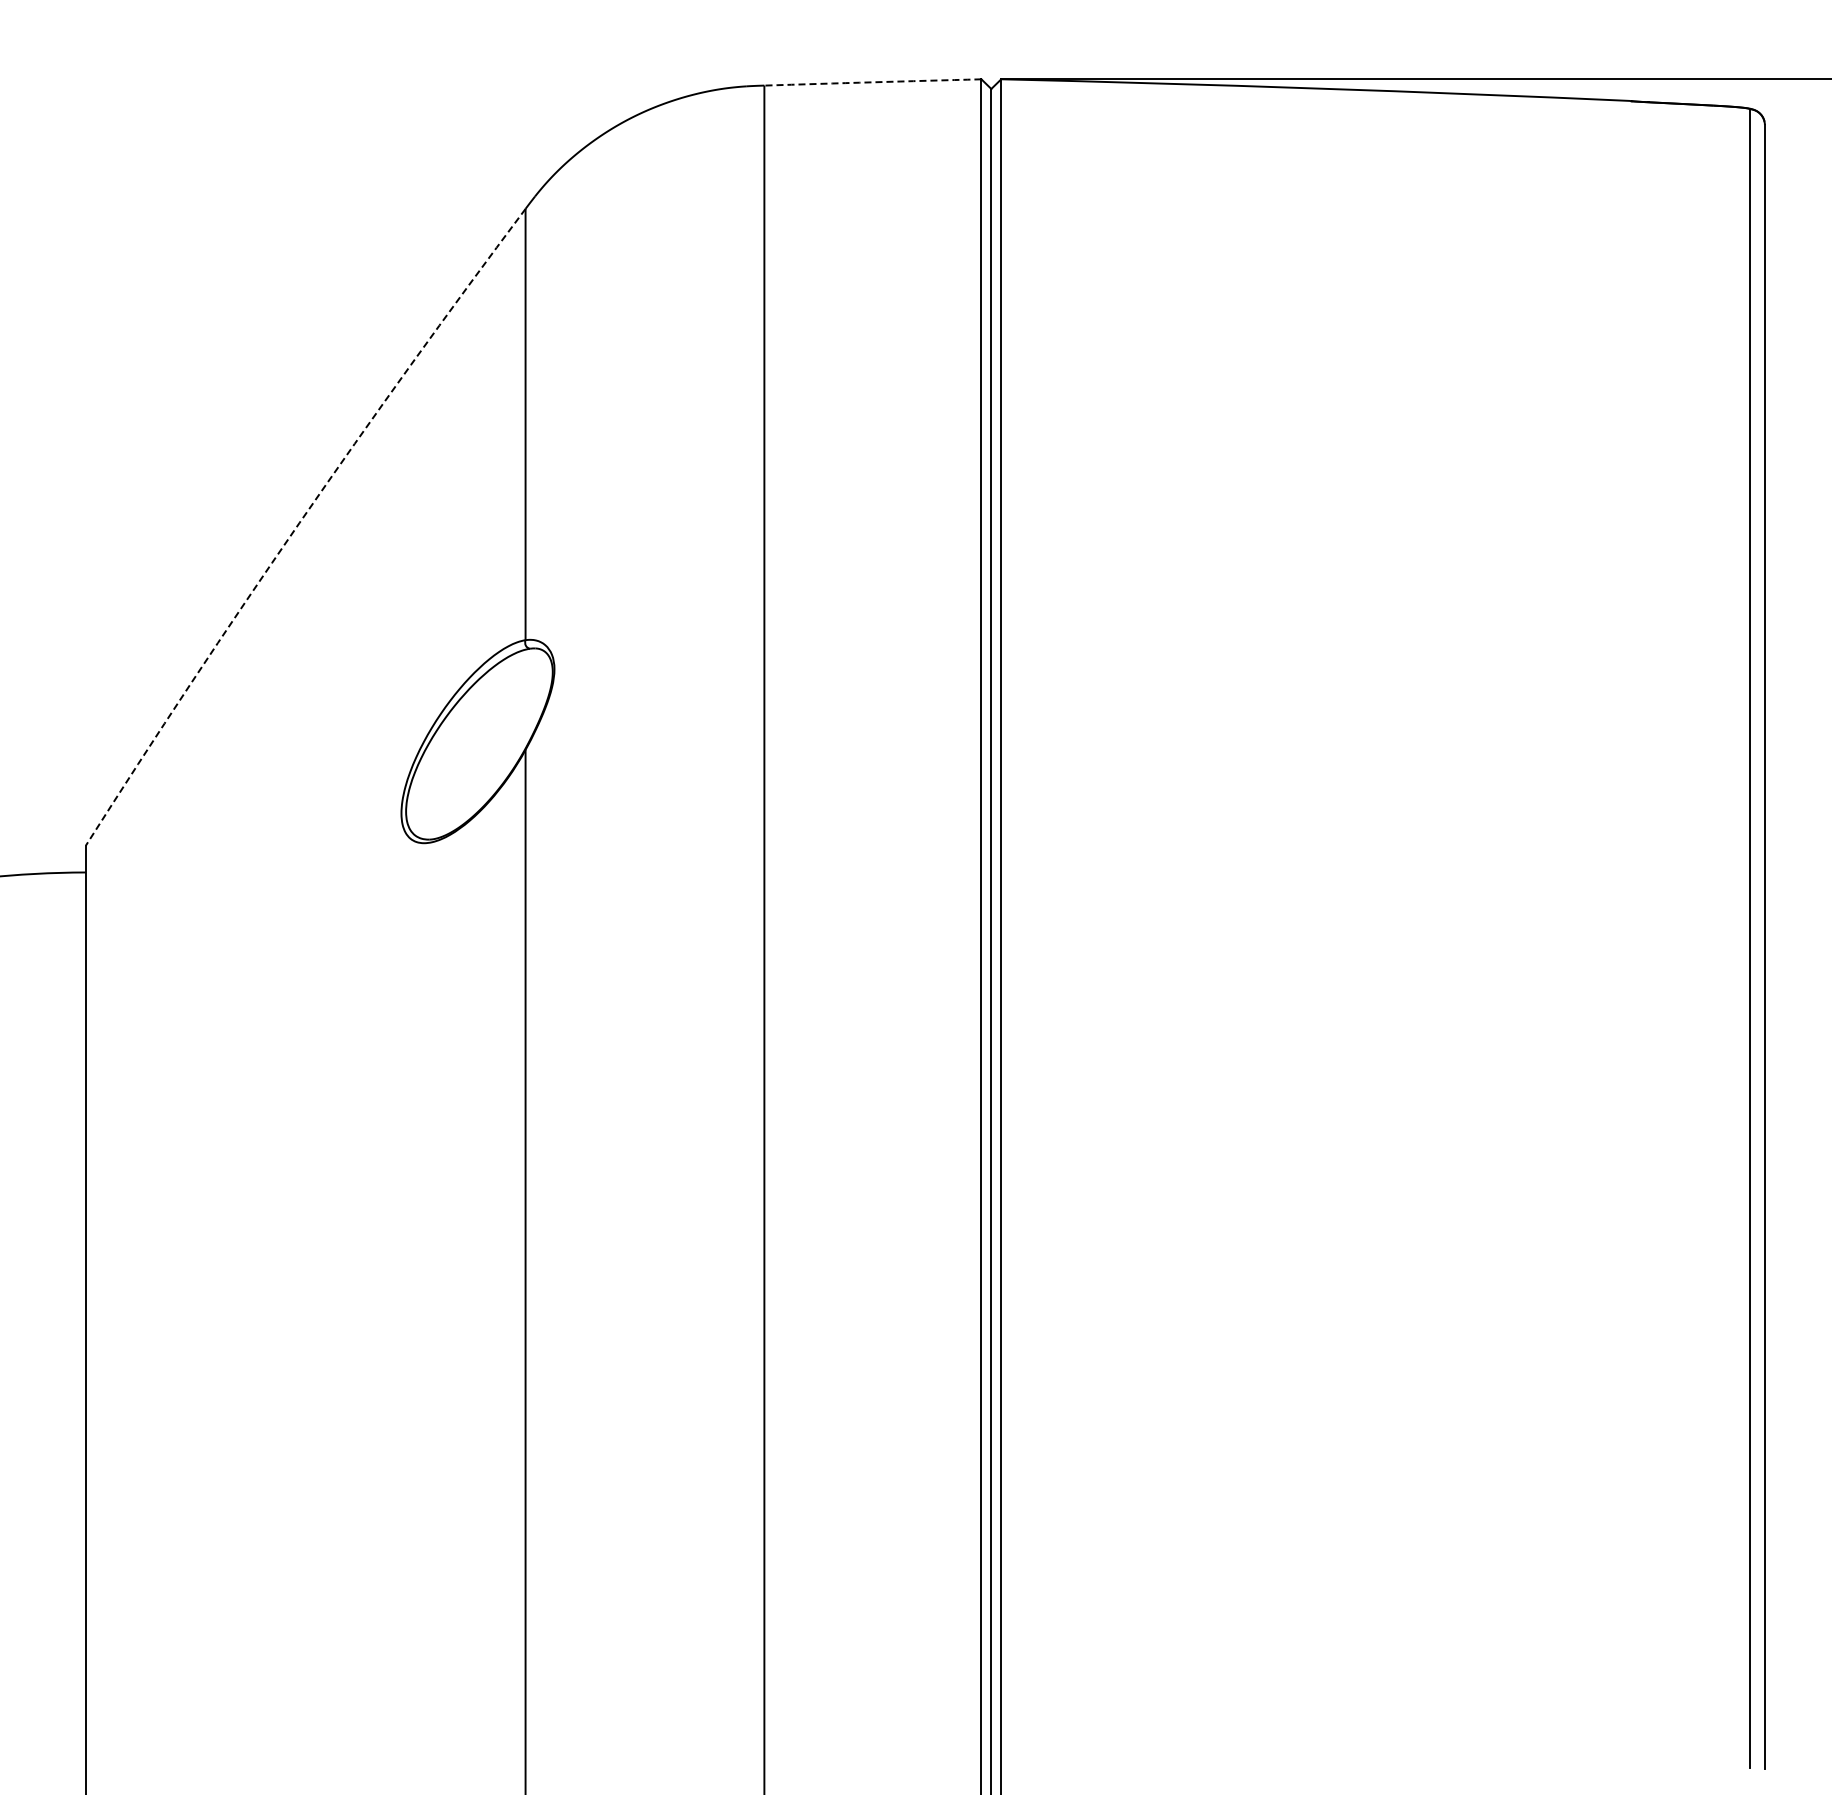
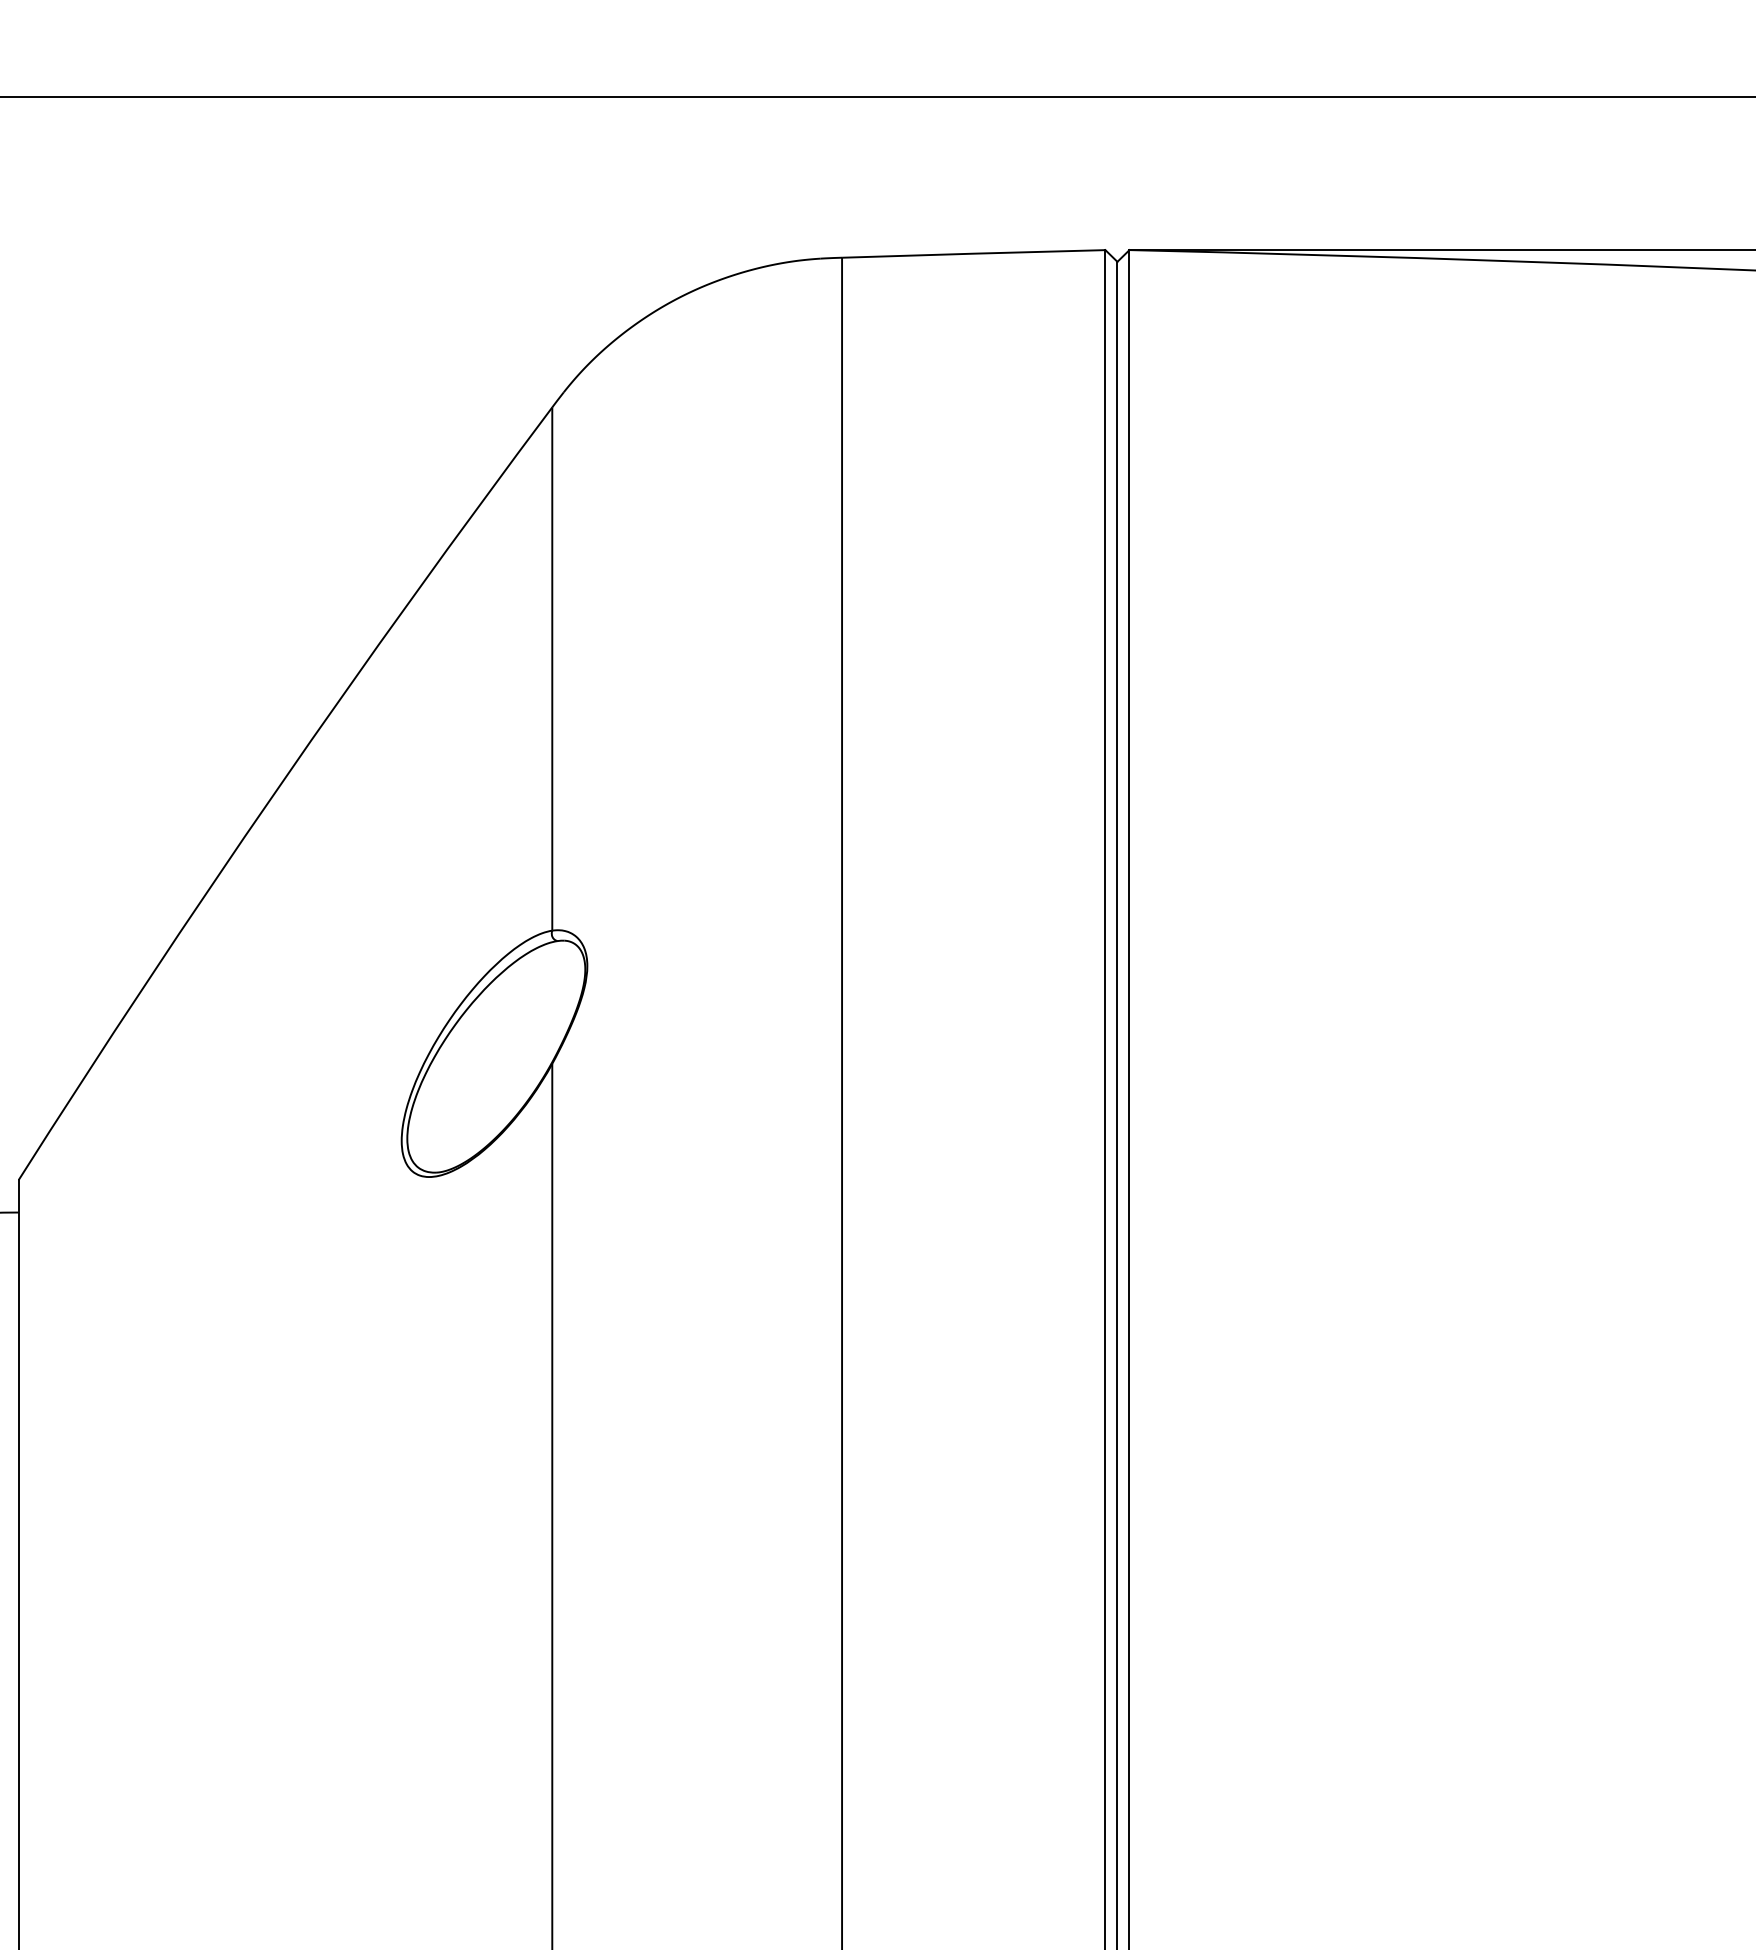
arc: (872, 82) -> (973, 253), dashed -> solid
arc: (299, 523) -> (277, 789), dashed -> solid

